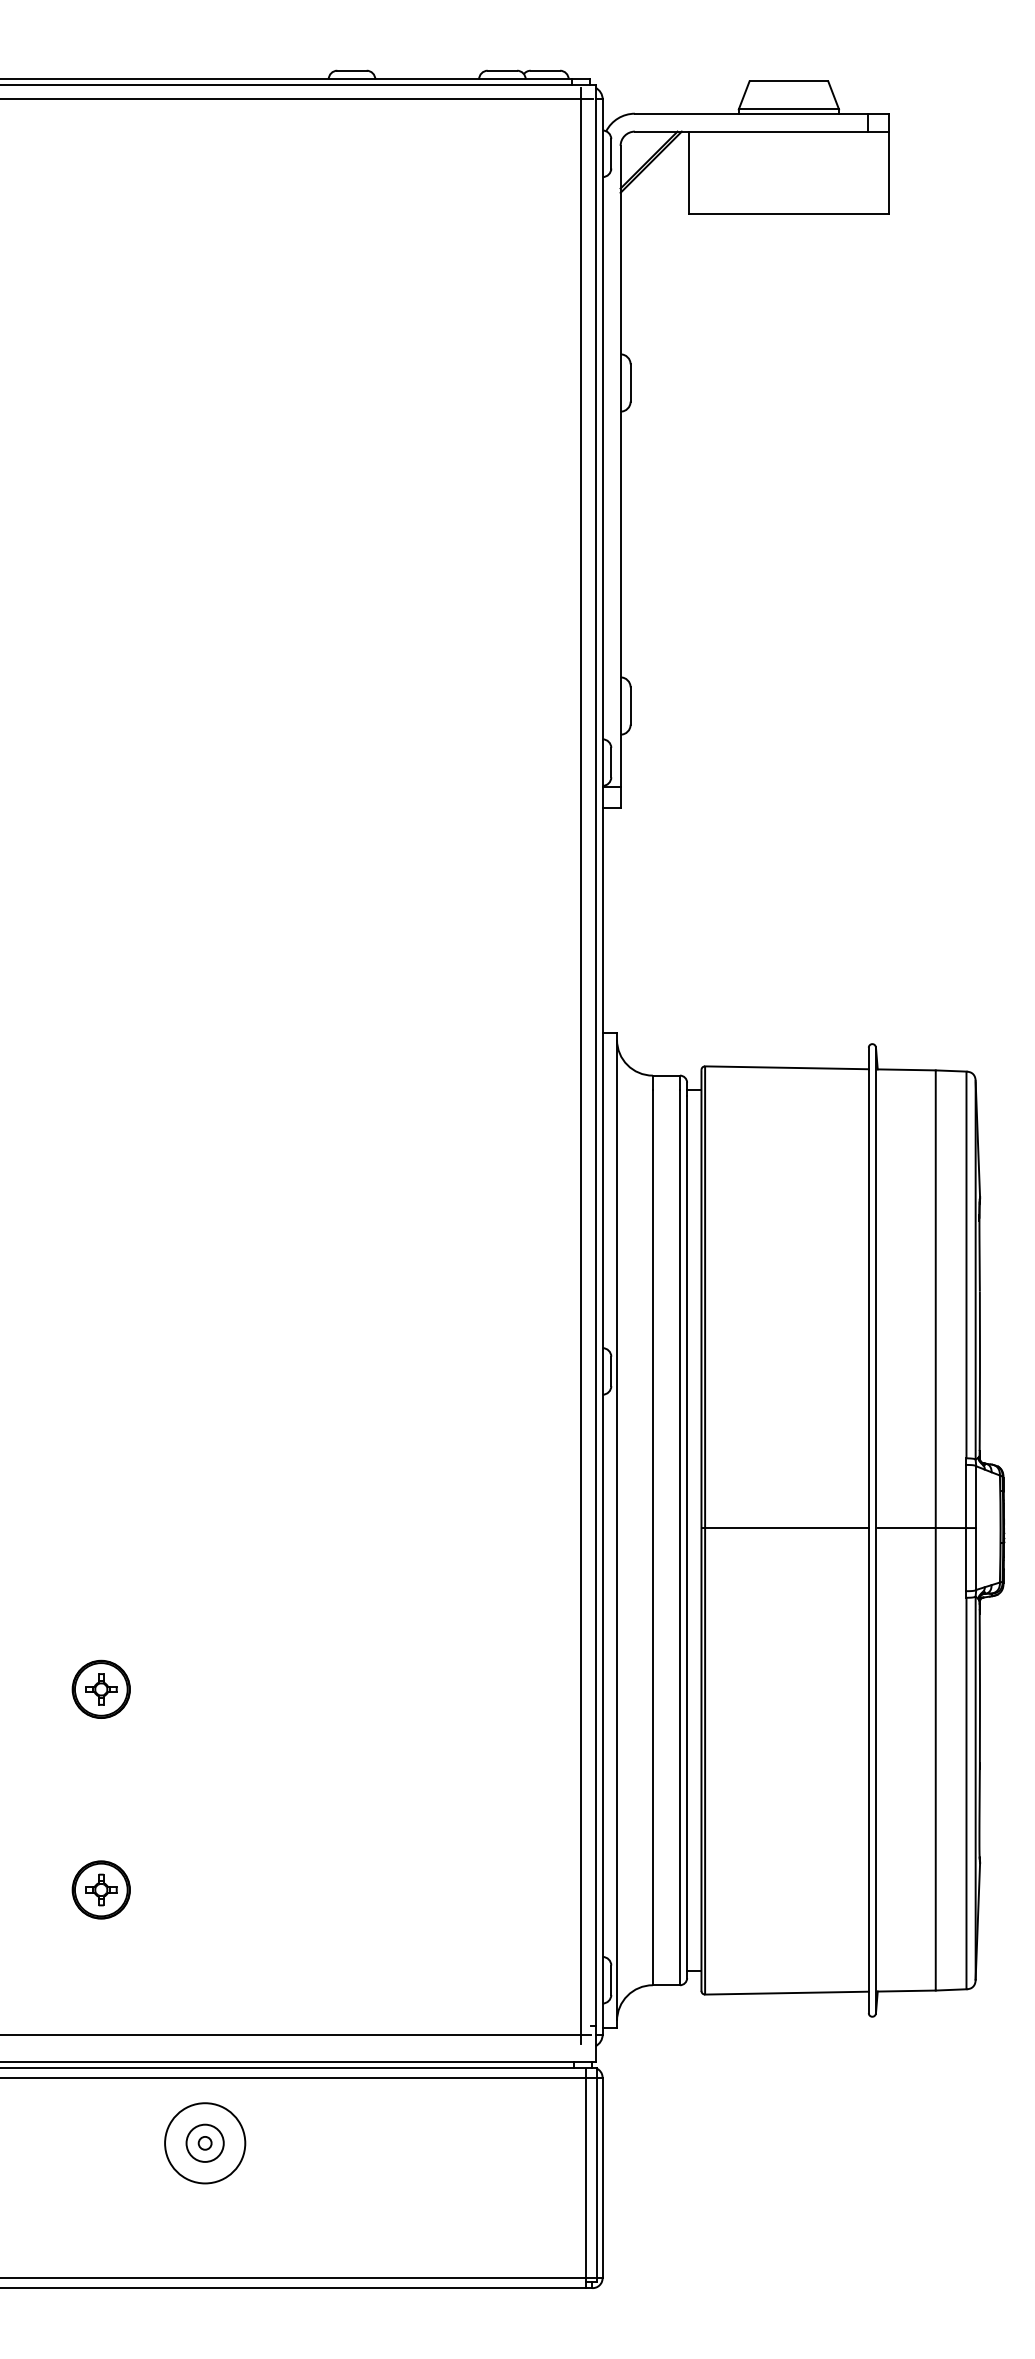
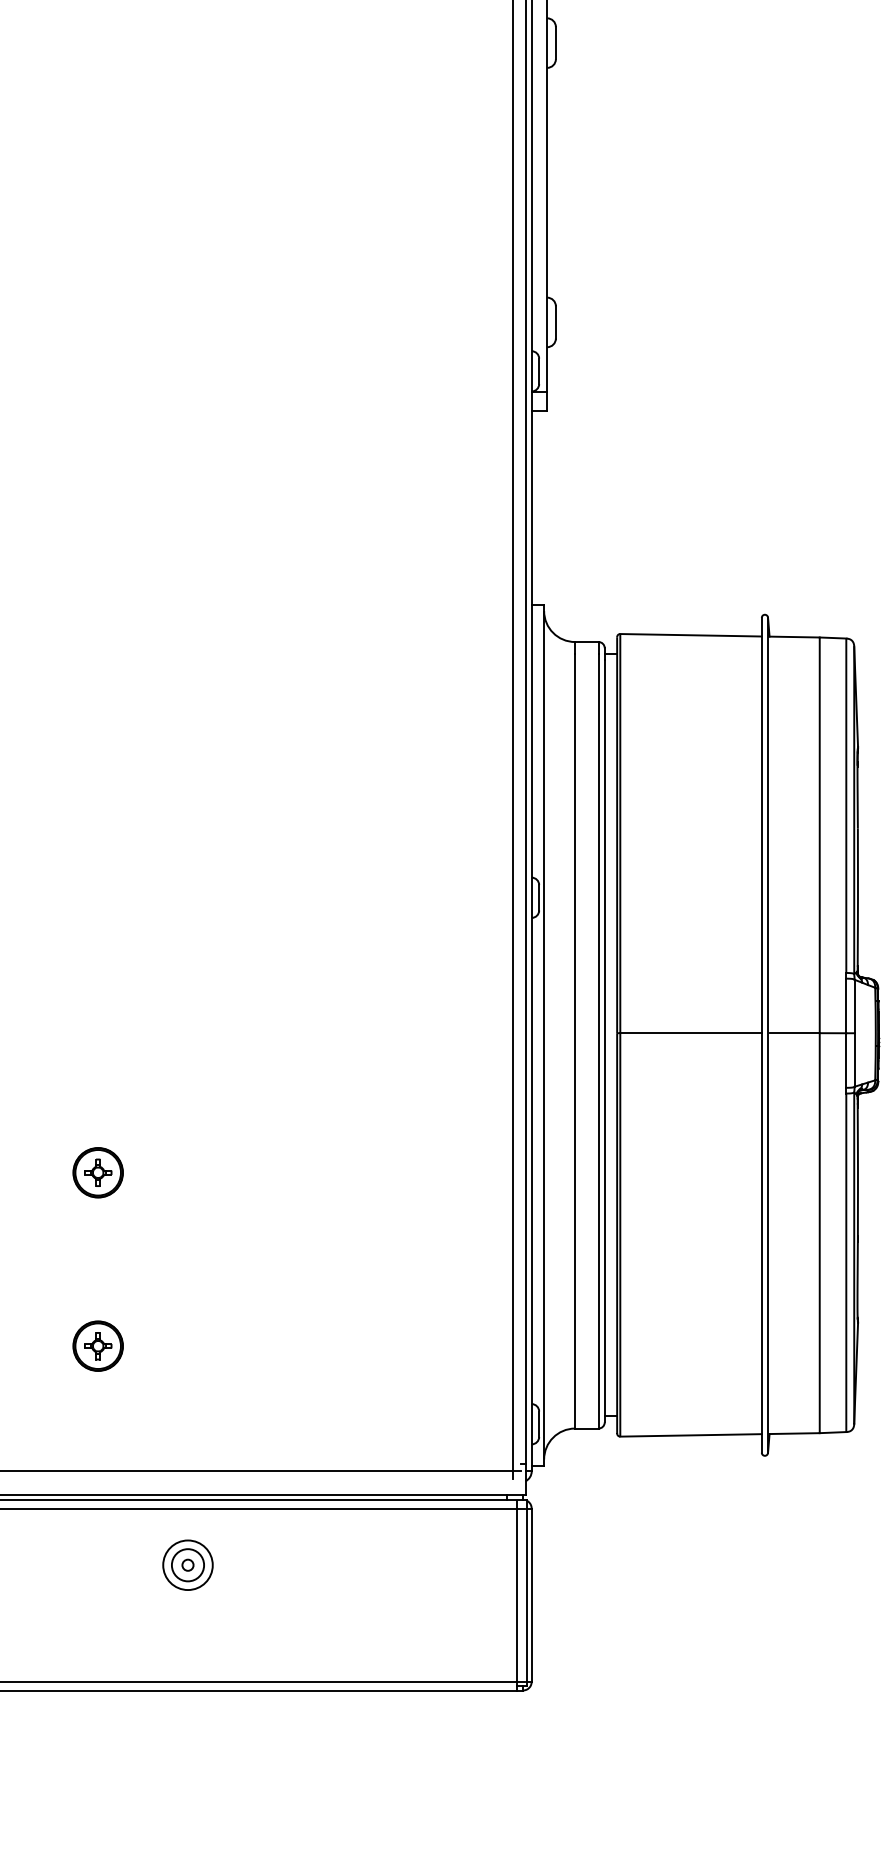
circle: (204, 2142) -> (187, 1564), size x0.71

